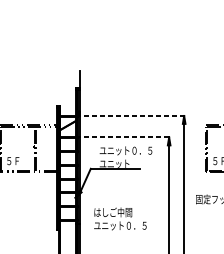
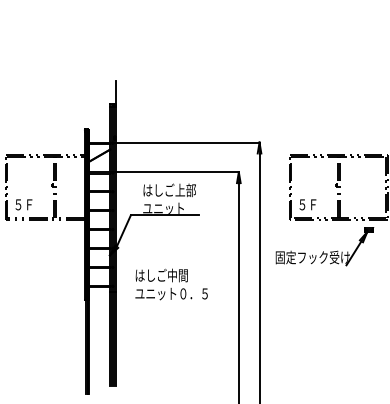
line: (130, 115) -> (185, 142), dashed -> solid
line: (123, 137) -> (175, 172), dashed -> solid
text: (126, 150) -> (179, 190), ユニット０．５ -> はしご上部

